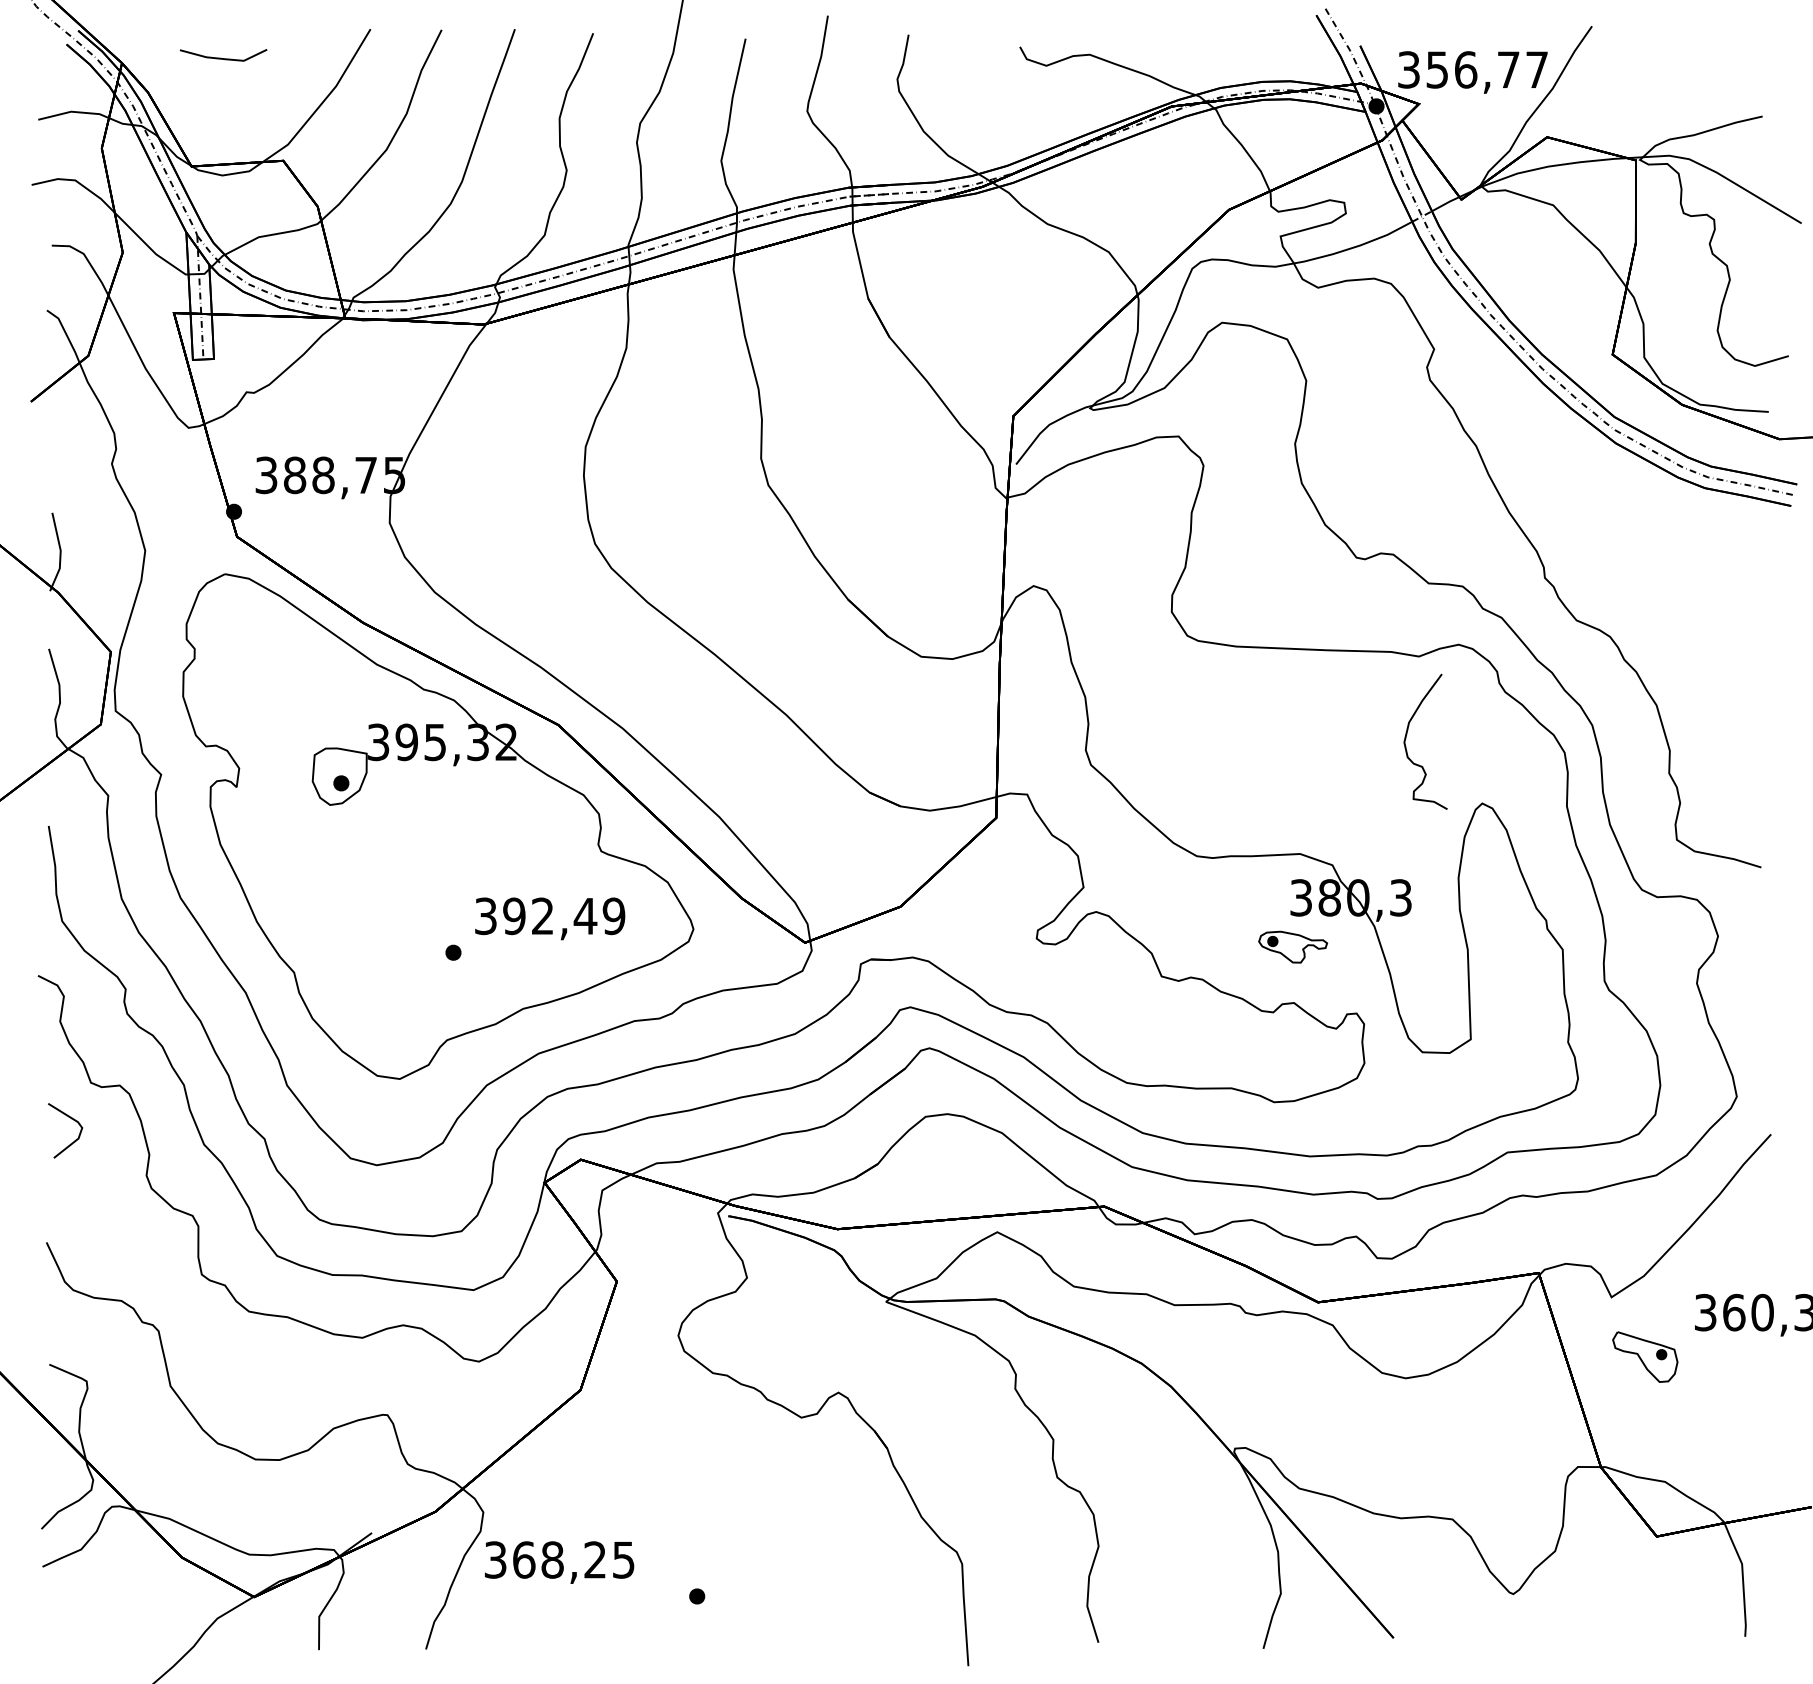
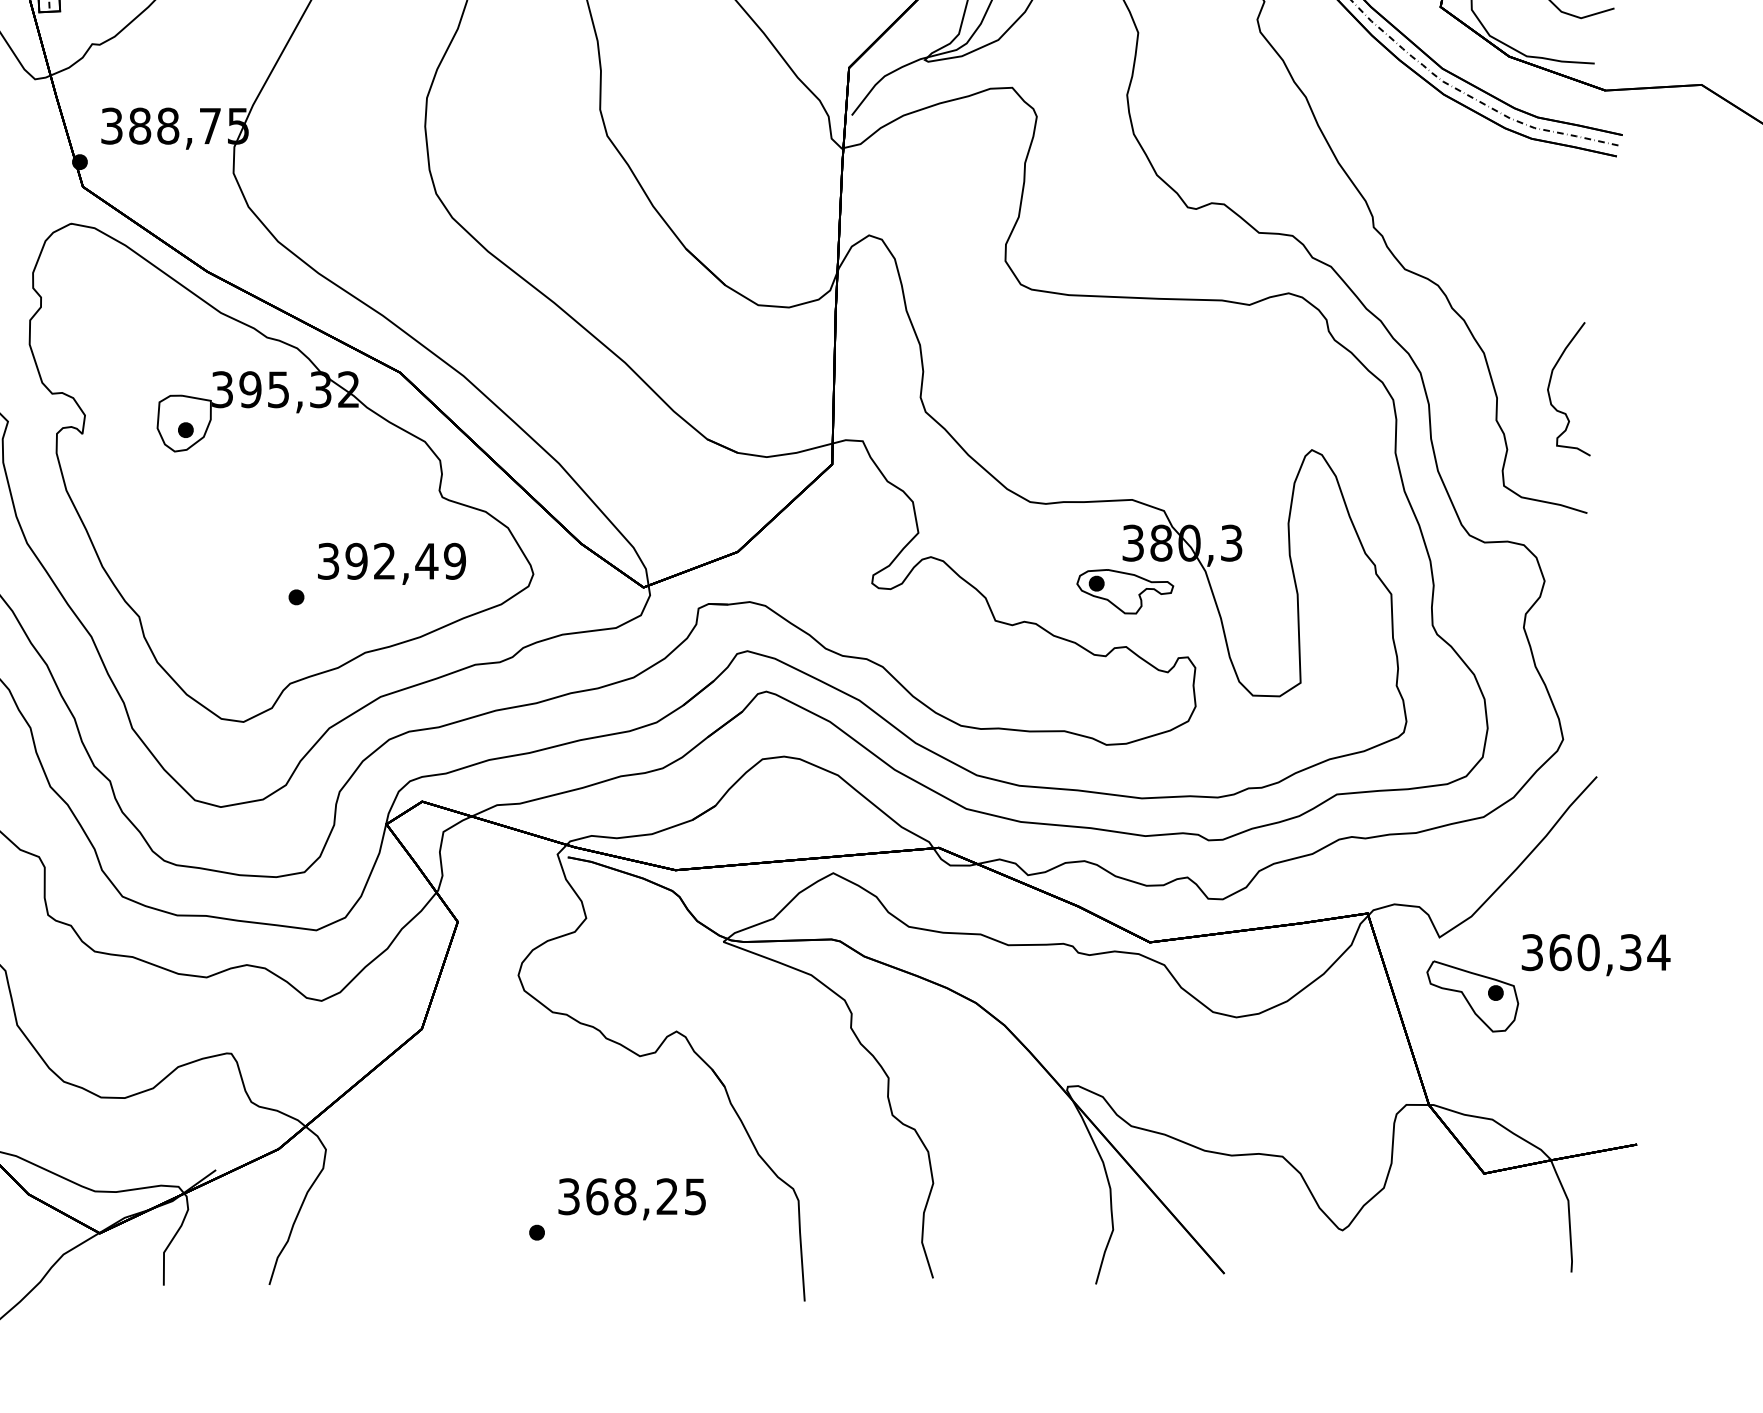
curve: (1406, 738) -> (1550, 385), moved
part: (1292, 947) -> (1124, 592), size x1.43
part: (1645, 1356) -> (1473, 995), size x1.43
text: (559, 1562) -> (632, 1199), moved

